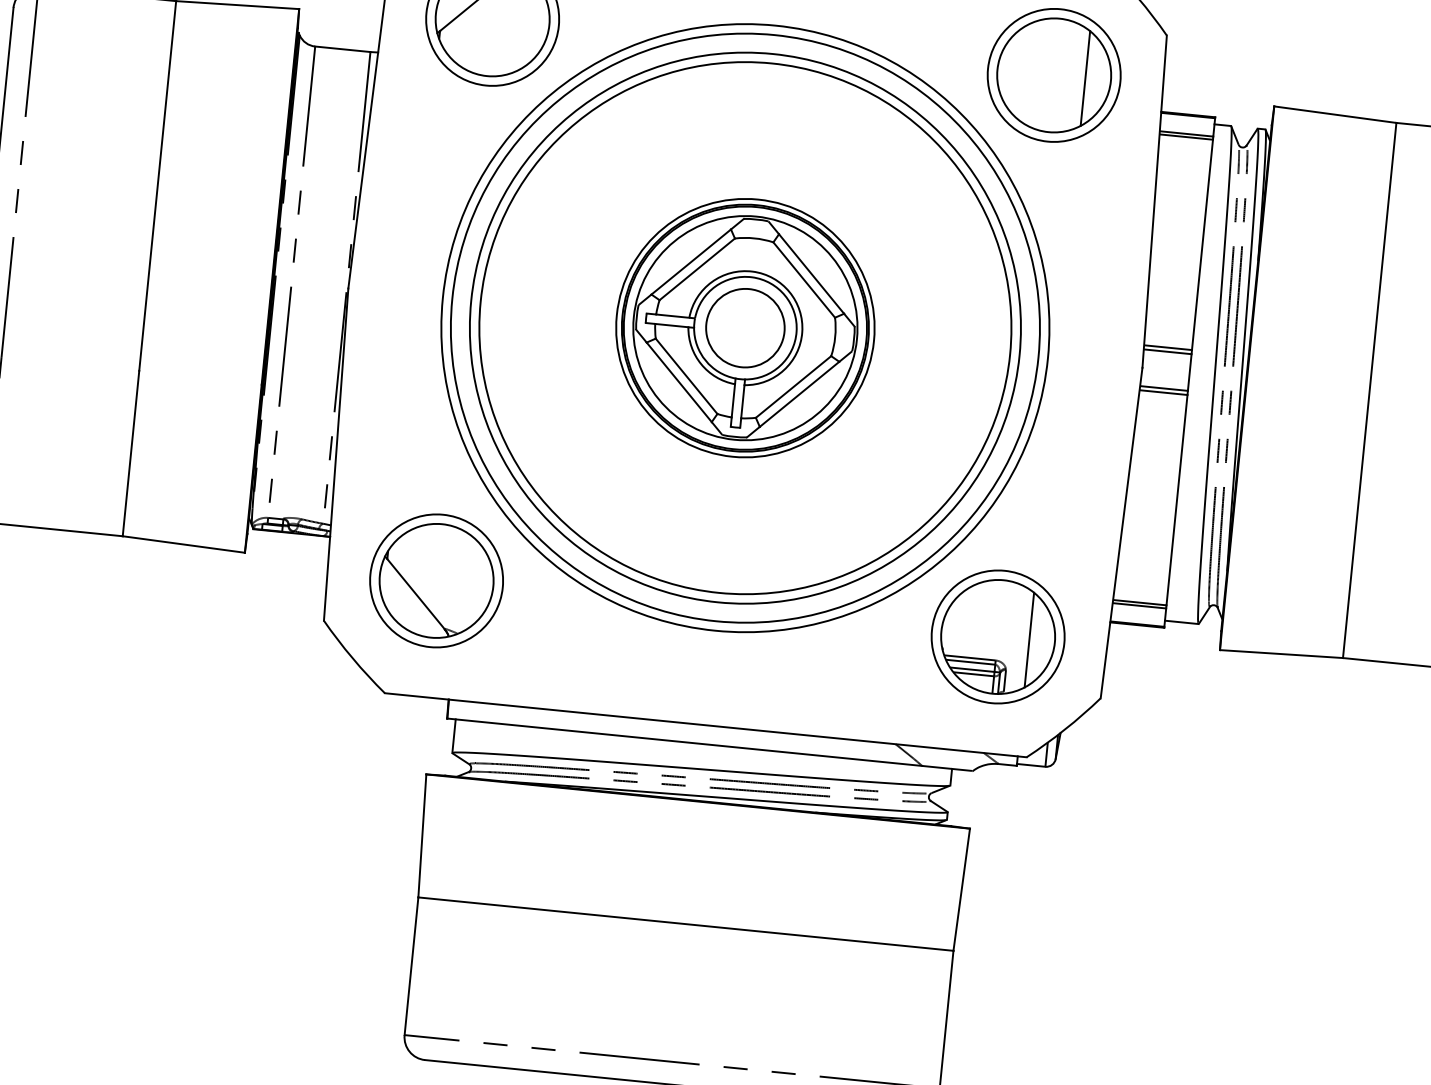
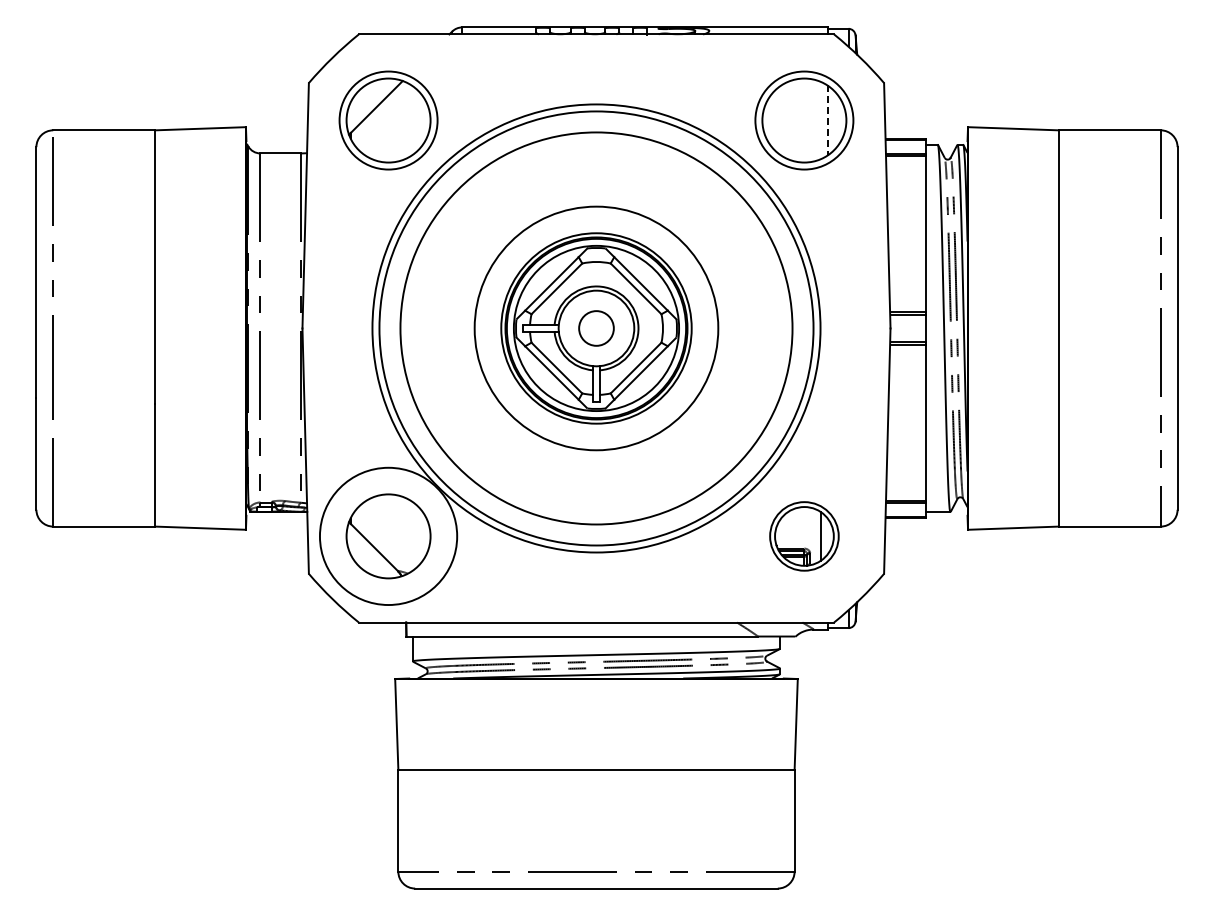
line: (1085, 79) -> (827, 121), solid -> dashed
circle: (745, 328) -> (596, 328), size x0.6
circle: (745, 328) -> (596, 328), size x0.6
circle: (436, 581) -> (388, 536), size x1.4
part: (998, 637) -> (804, 536), size x0.7

